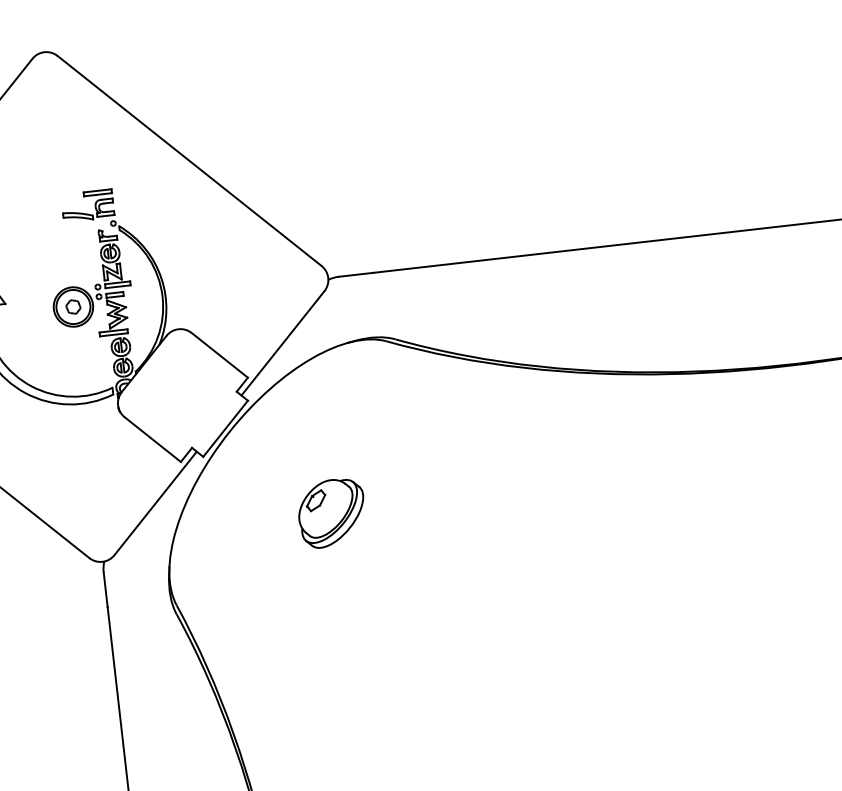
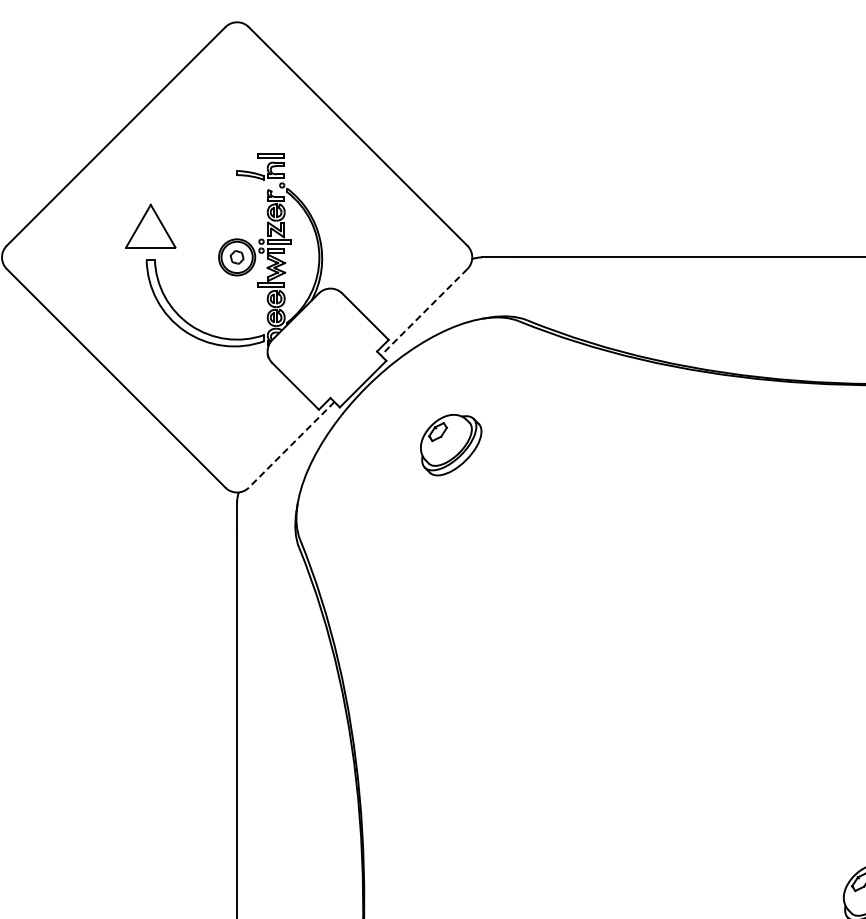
line: (282, 343) -> (423, 312), solid -> dashed
line: (155, 503) -> (291, 444), solid -> dashed
part: (332, 513) -> (451, 445), moved

